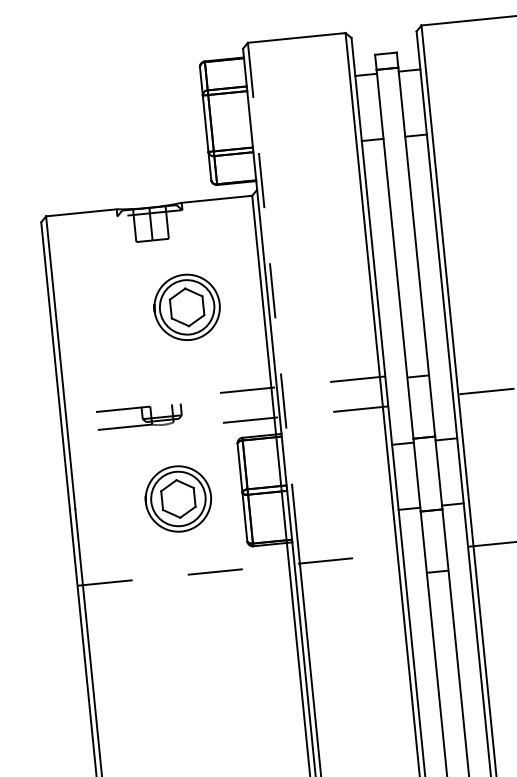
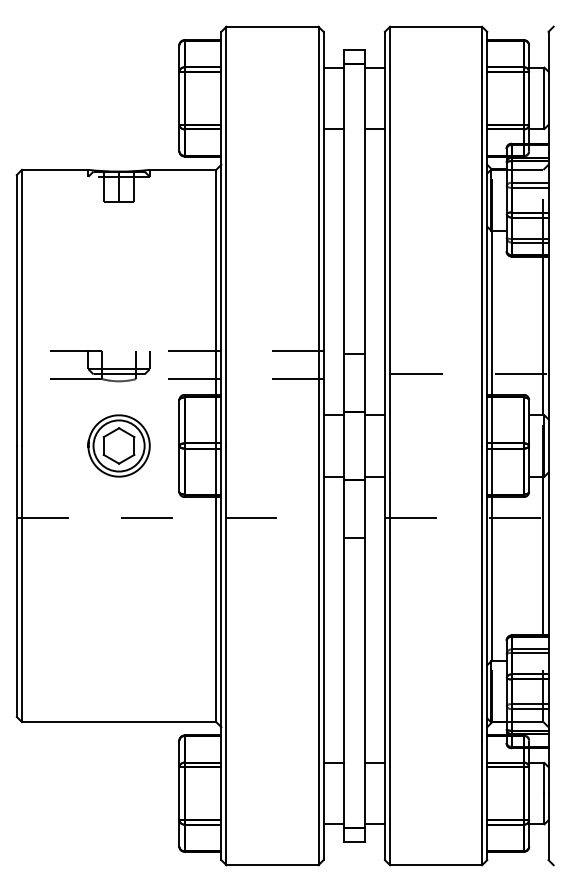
line: (270, 265) -> (226, 236), dashed -> solid
part: (186, 306) -> (144, 267), removed
part: (150, 416) -> (100, 366), size x1.67

